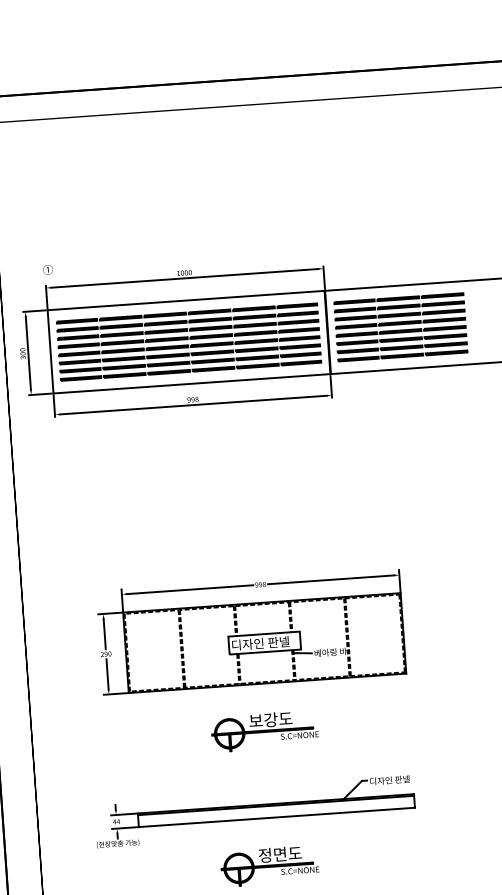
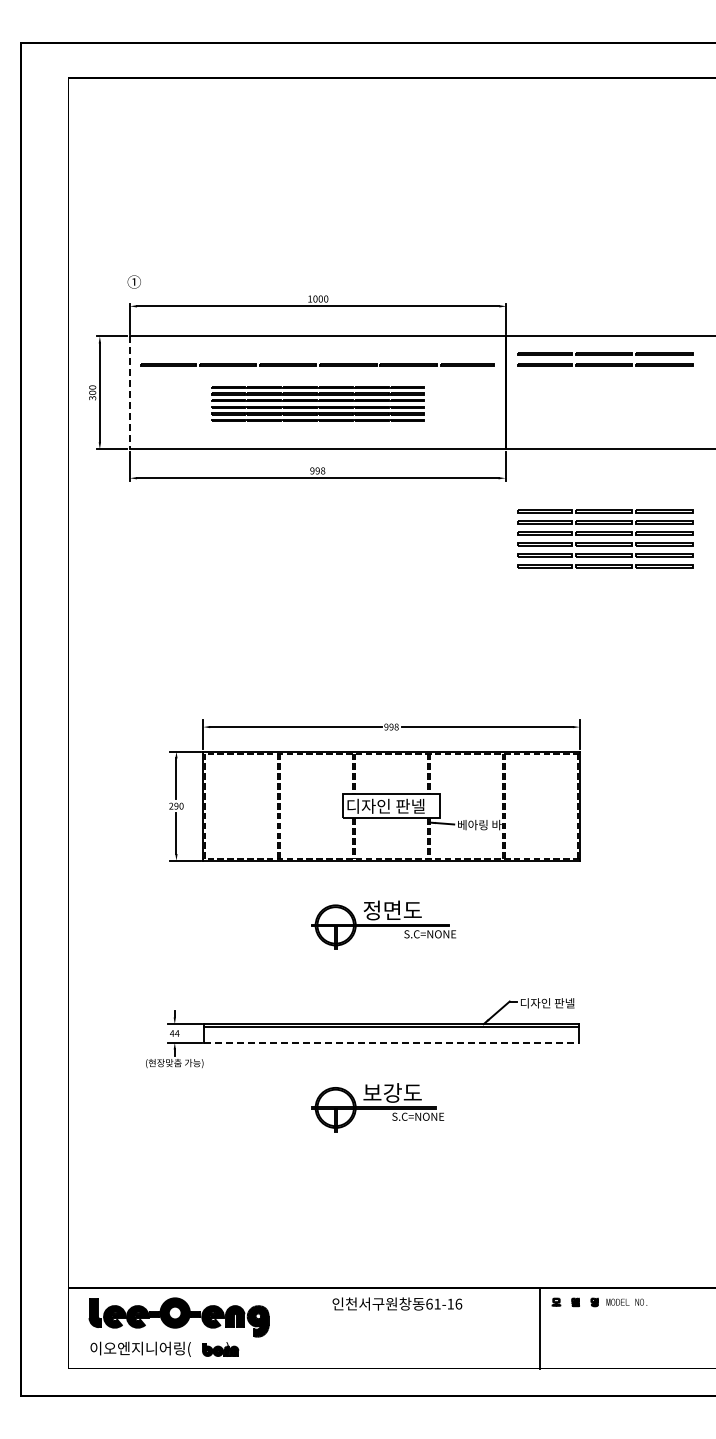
line: (186, 313) -> (316, 353), removed
part: (401, 335) -> (605, 538), moved
part: (189, 350) -> (317, 403), size x0.6
line: (50, 352) -> (129, 393), solid -> dashed
text: (263, 720) -> (382, 910), 보강도 -> 정면도
line: (277, 817) -> (392, 1042), solid -> dashed
text: (272, 854) -> (382, 1092), 정면도 -> 보강도

